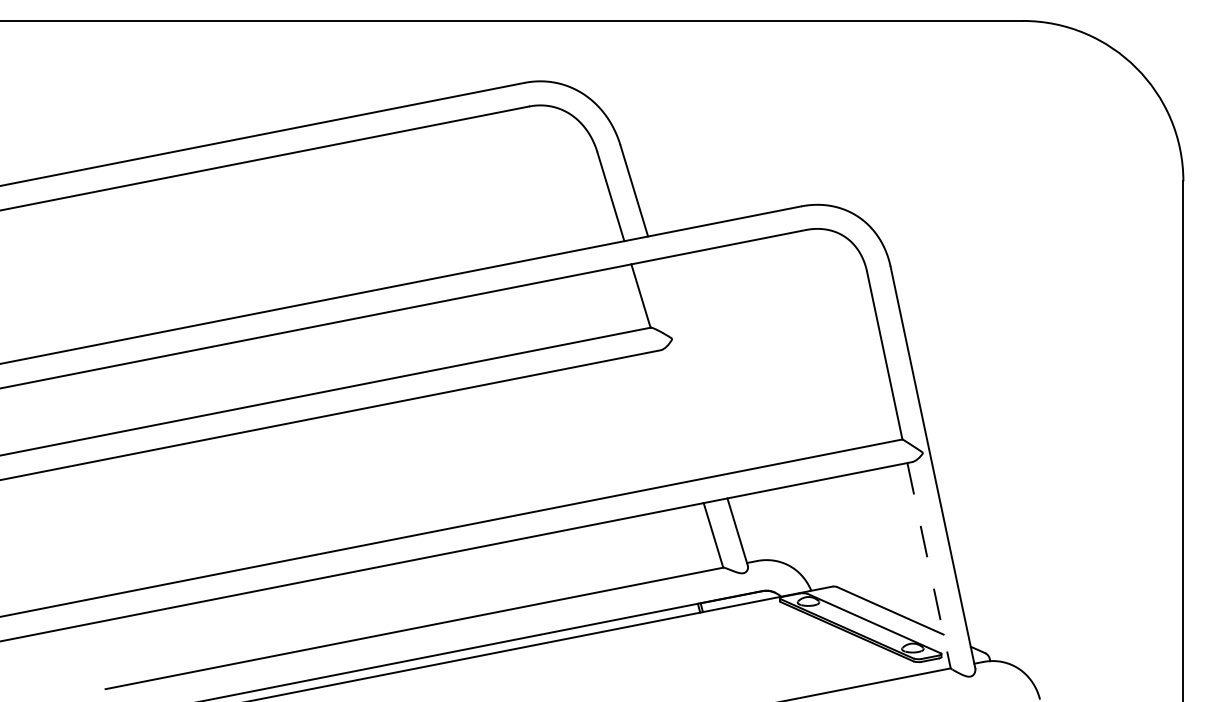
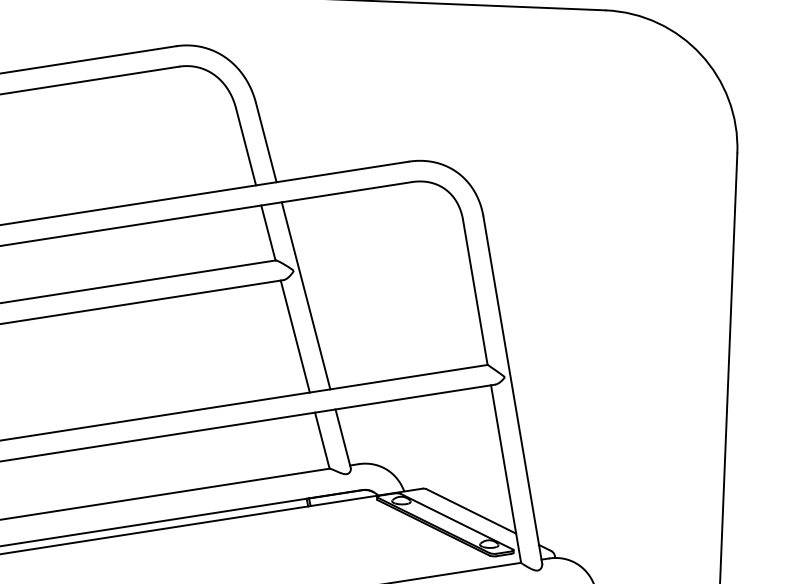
line: (687, 367) -> (305, 295), added
line: (676, 414) -> (294, 335), added
line: (929, 565) -> (506, 473), dashed -> solid

